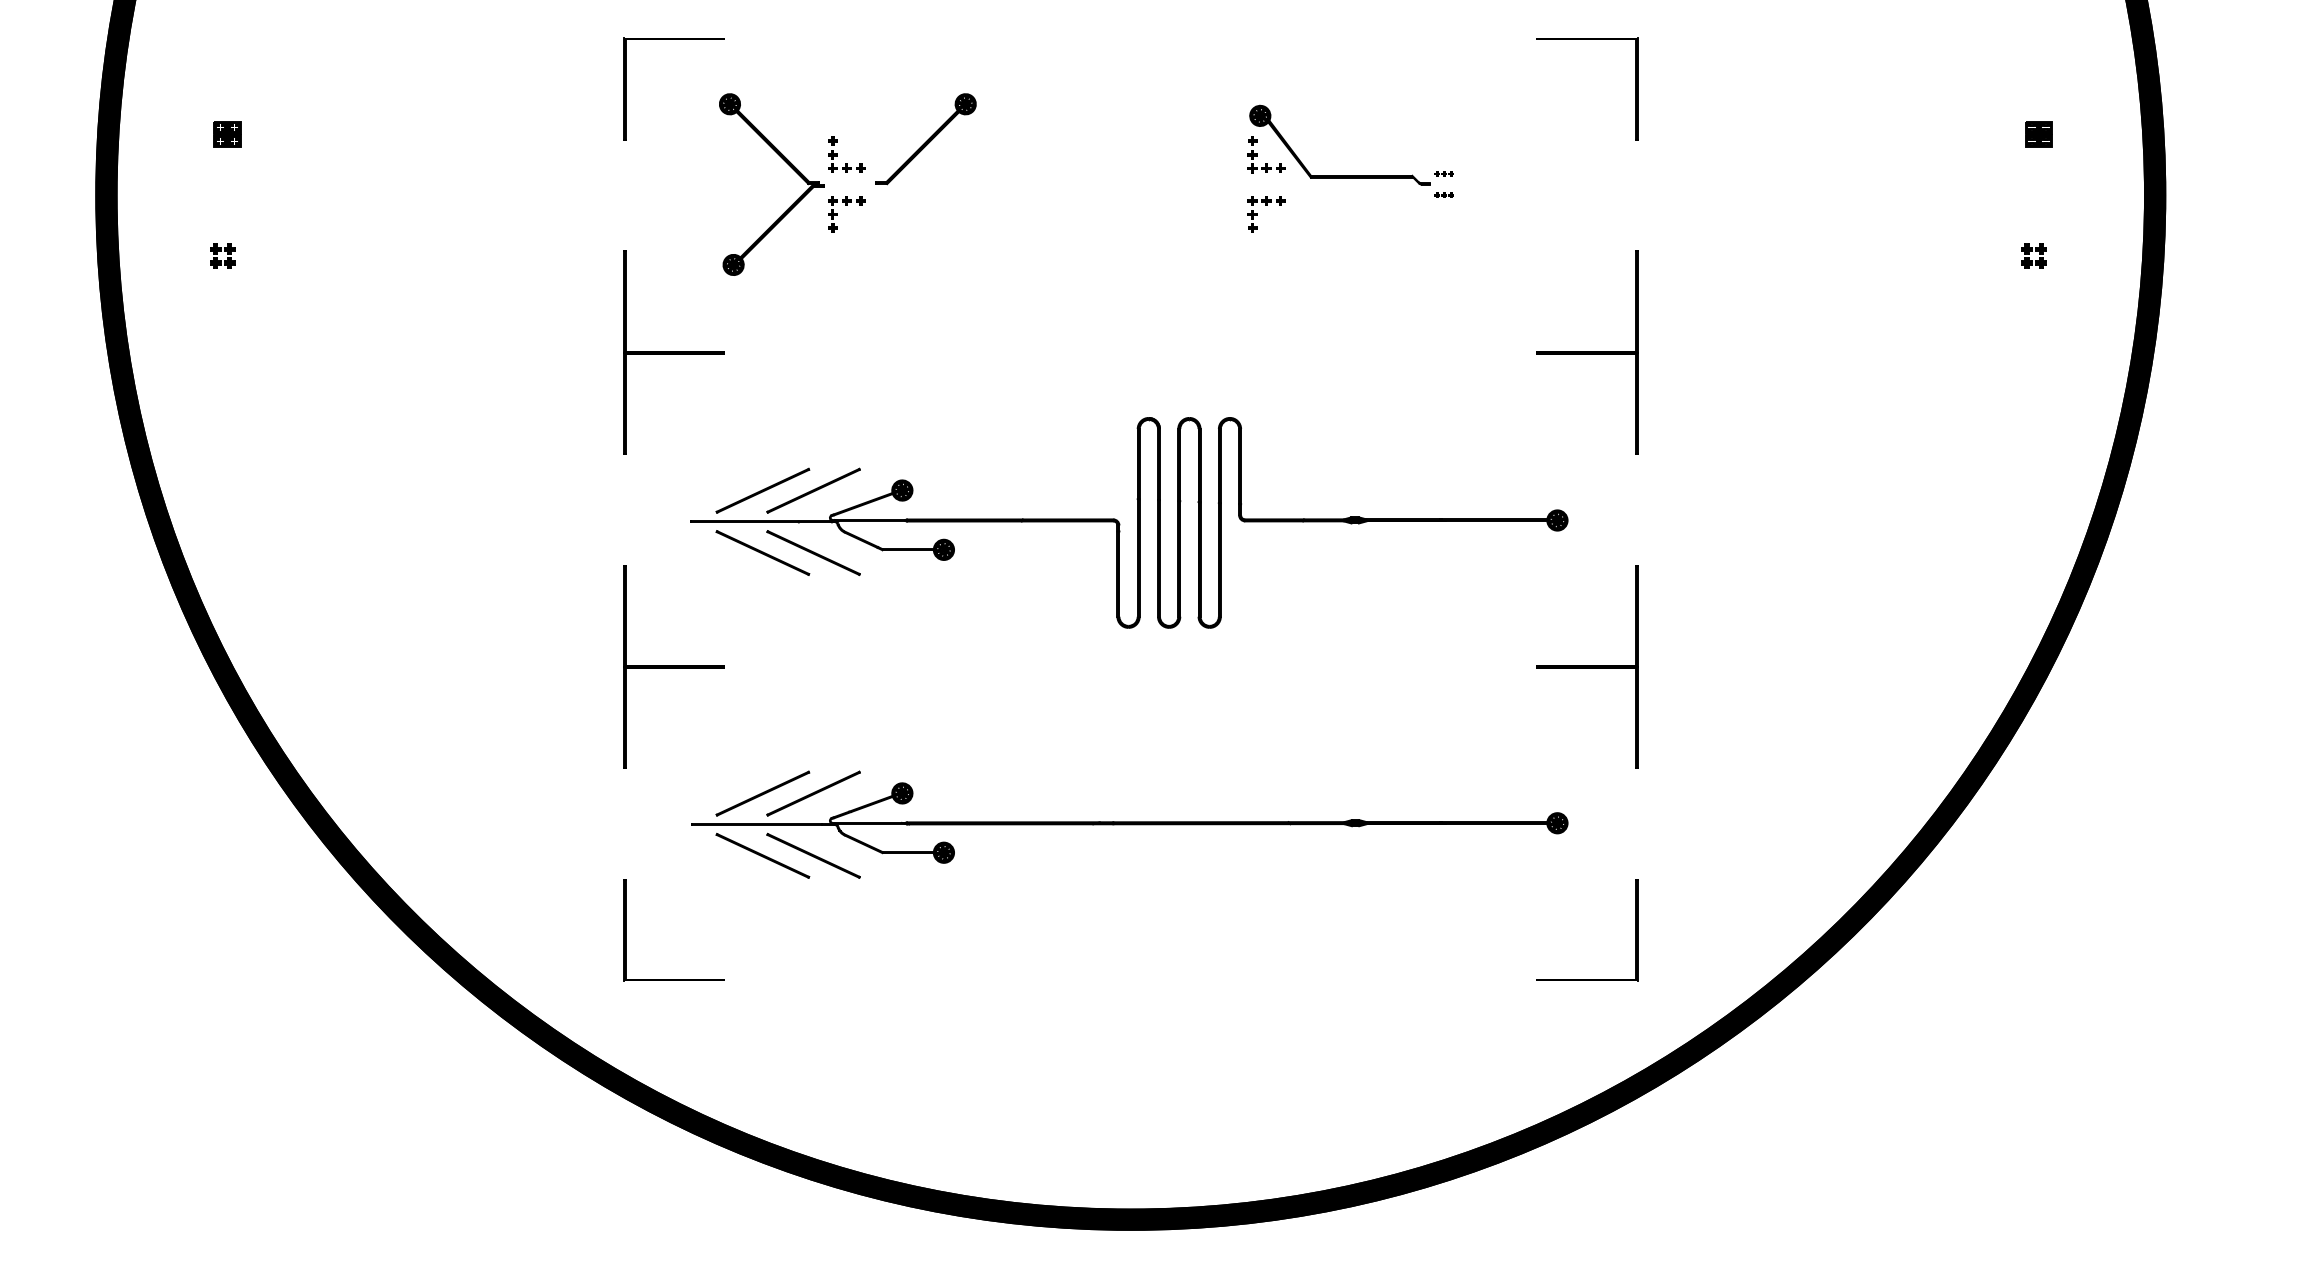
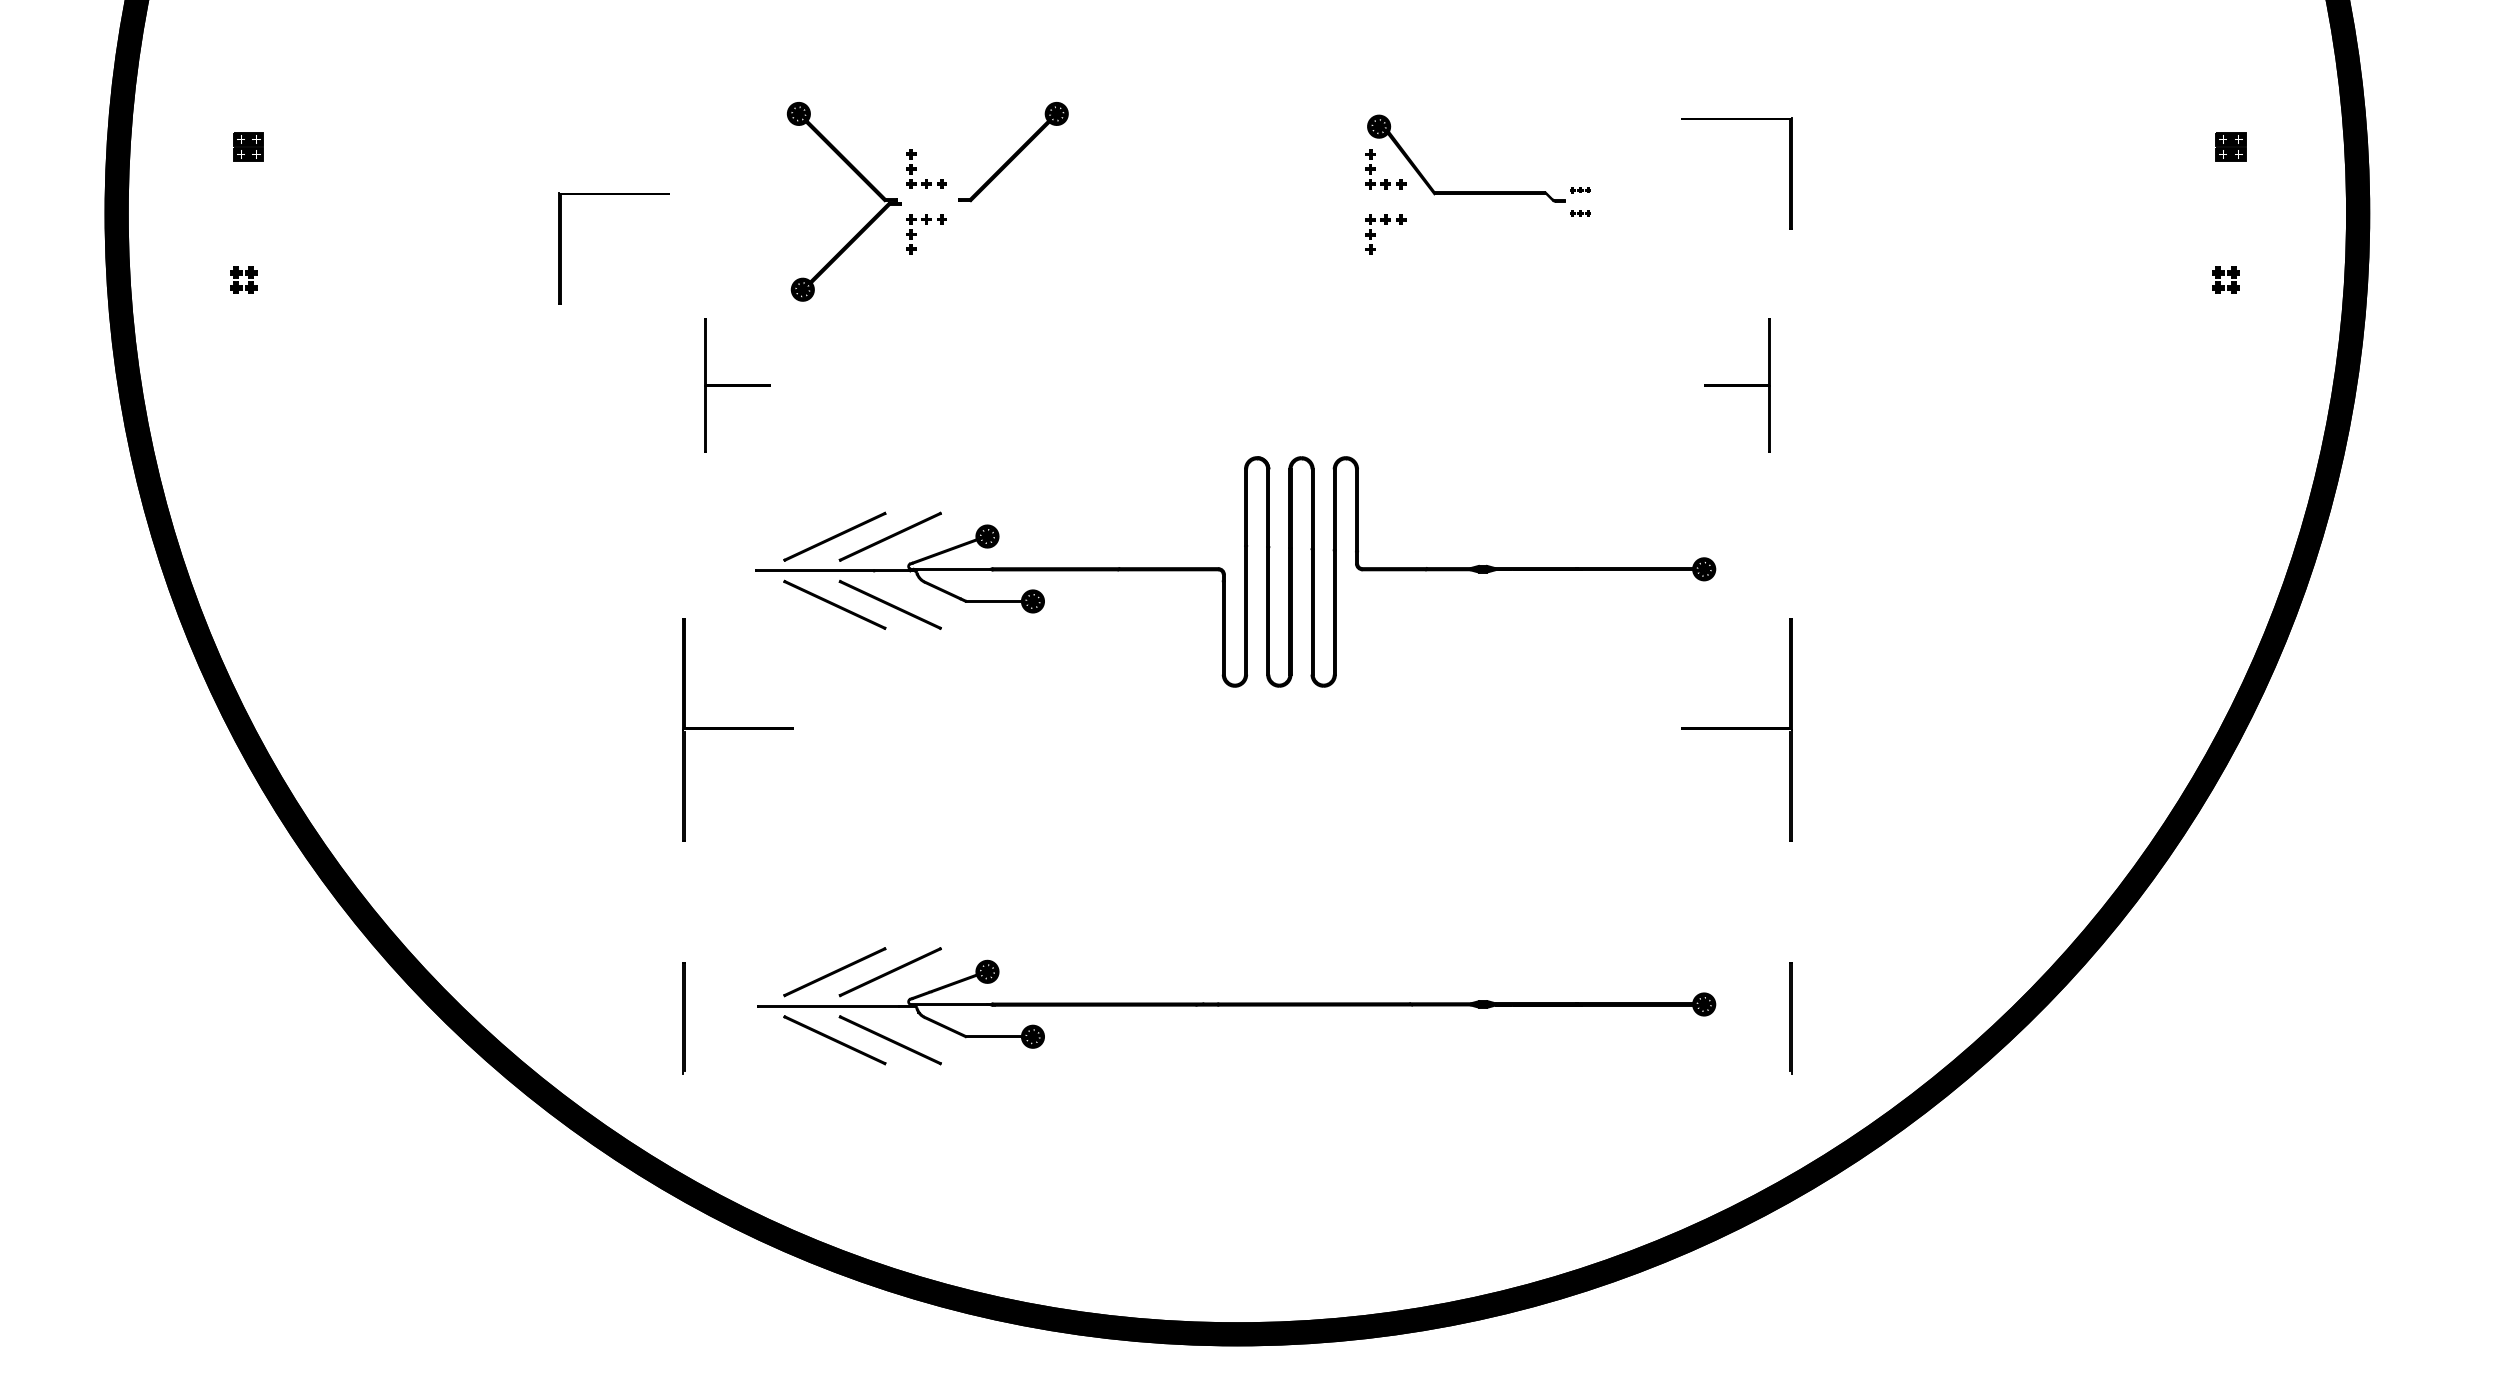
part: (626, 88) -> (562, 247), moved
part: (1635, 88) -> (1789, 173), moved
part: (673, 352) -> (737, 385), size x0.6
part: (1587, 352) -> (1737, 385), size x0.6
fill: (674, 717) -> (738, 784), removed
fill: (1586, 717) -> (1735, 784), removed
part: (1129, 824) -> (1235, 1005), moved
fill: (674, 930) -> (738, 1017), removed
fill: (1586, 930) -> (1735, 1017), removed

